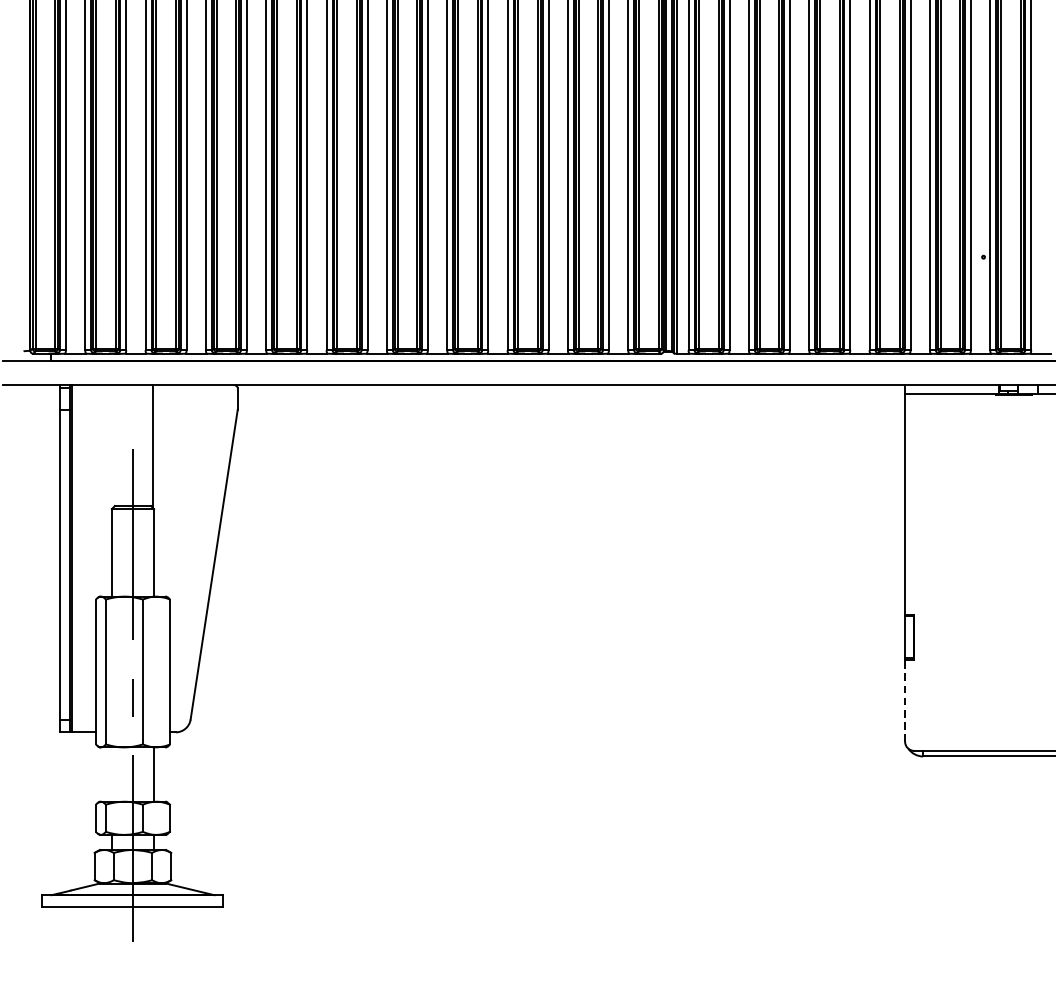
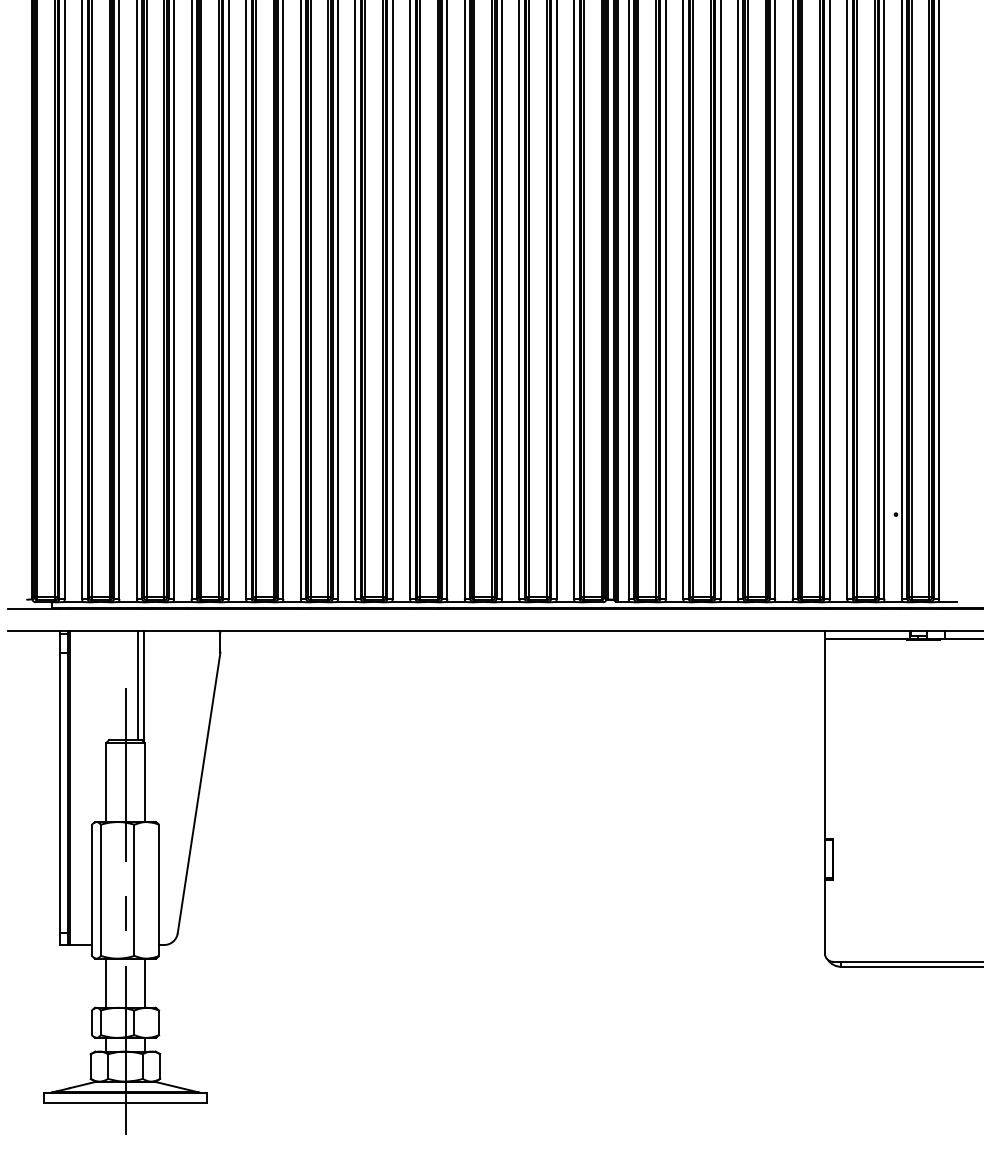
line: (147, 445) -> (138, 685), added
line: (904, 700) -> (824, 916), dashed -> solid
line: (112, 773) -> (106, 982), added

